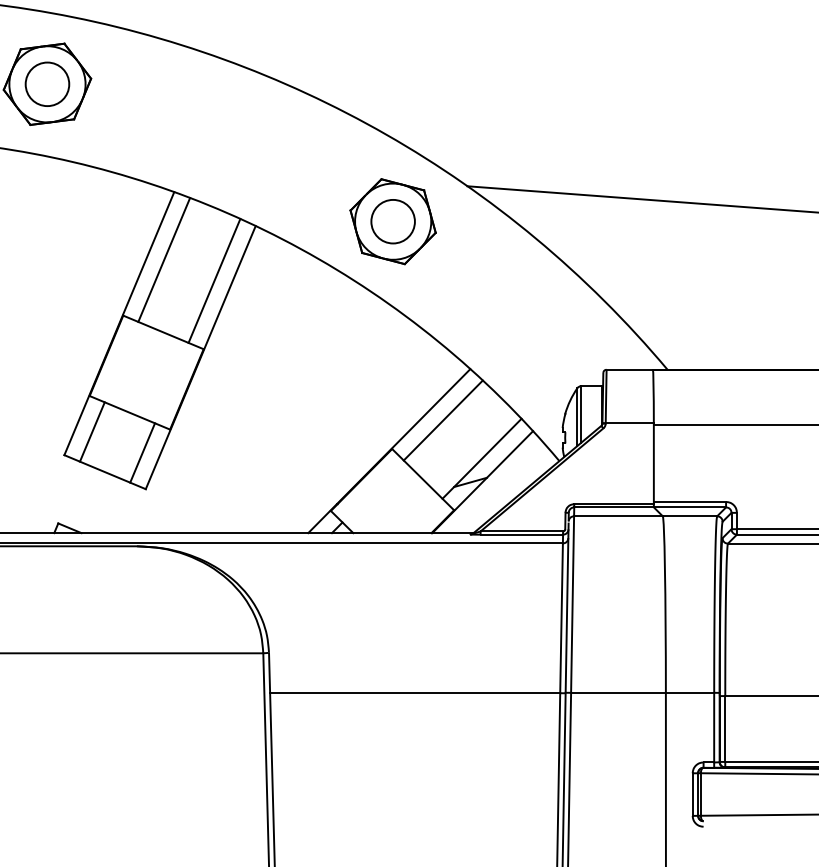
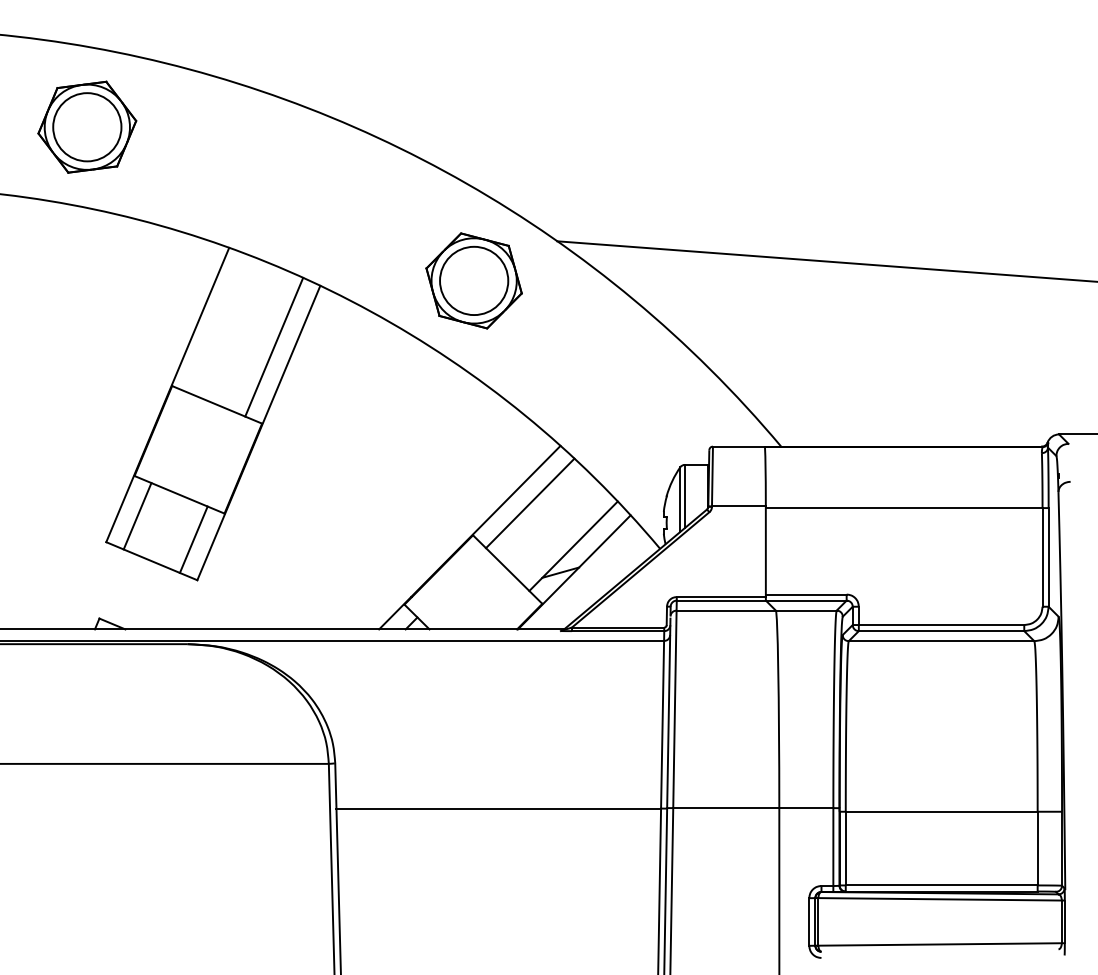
circle: (46, 83) -> (86, 126), size x1.4
circle: (392, 221) -> (473, 280), size x1.4
line: (163, 259) -> (217, 323), removed

